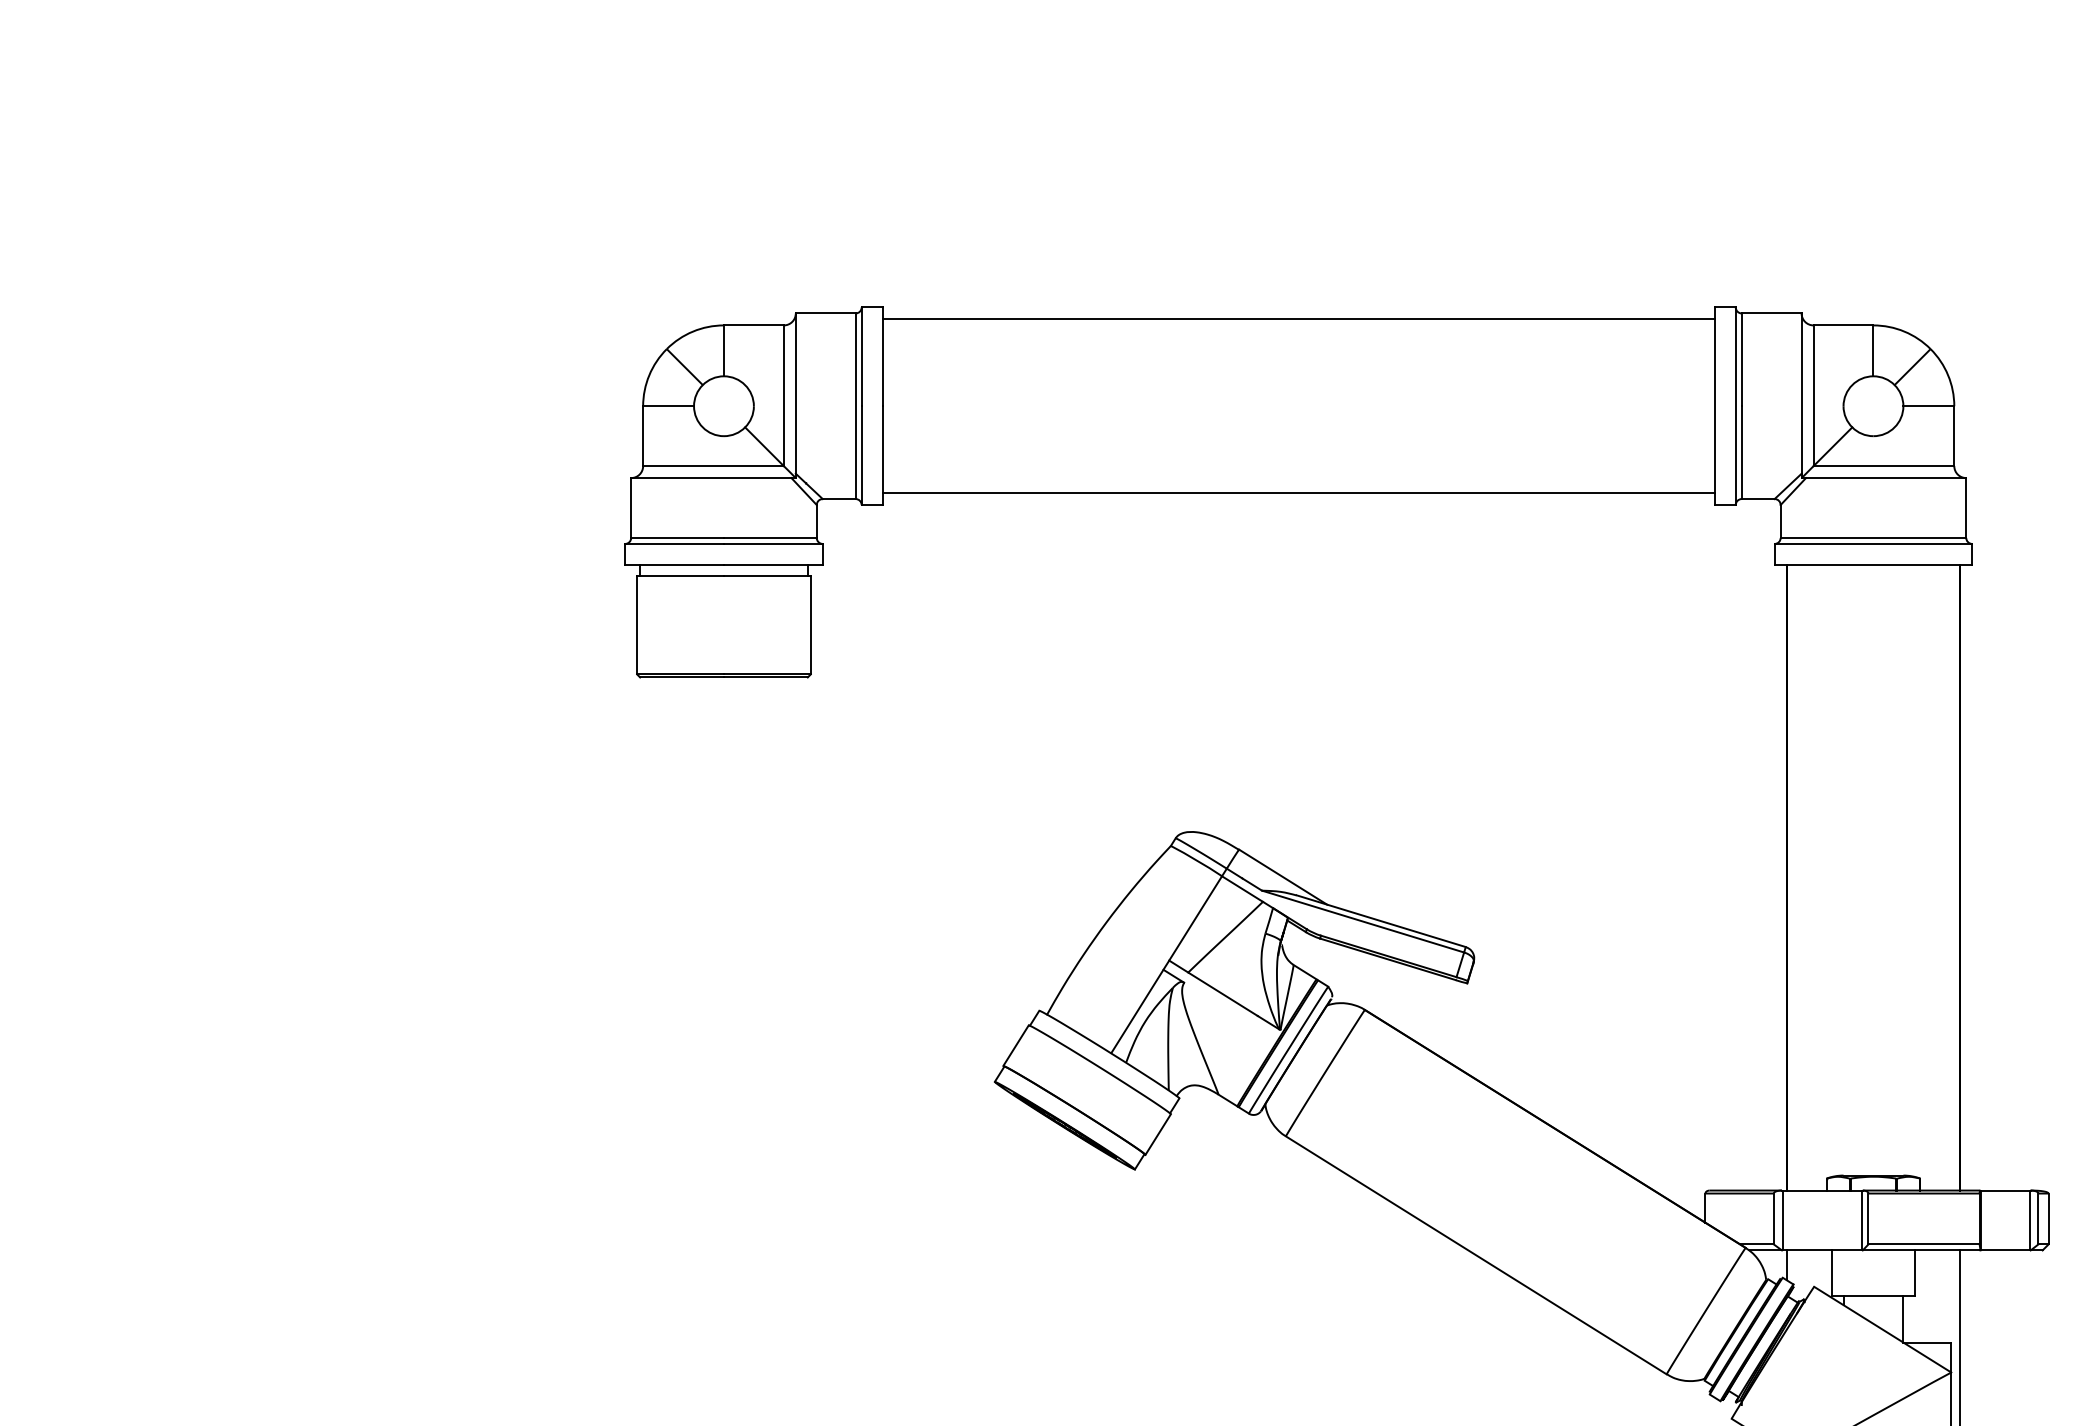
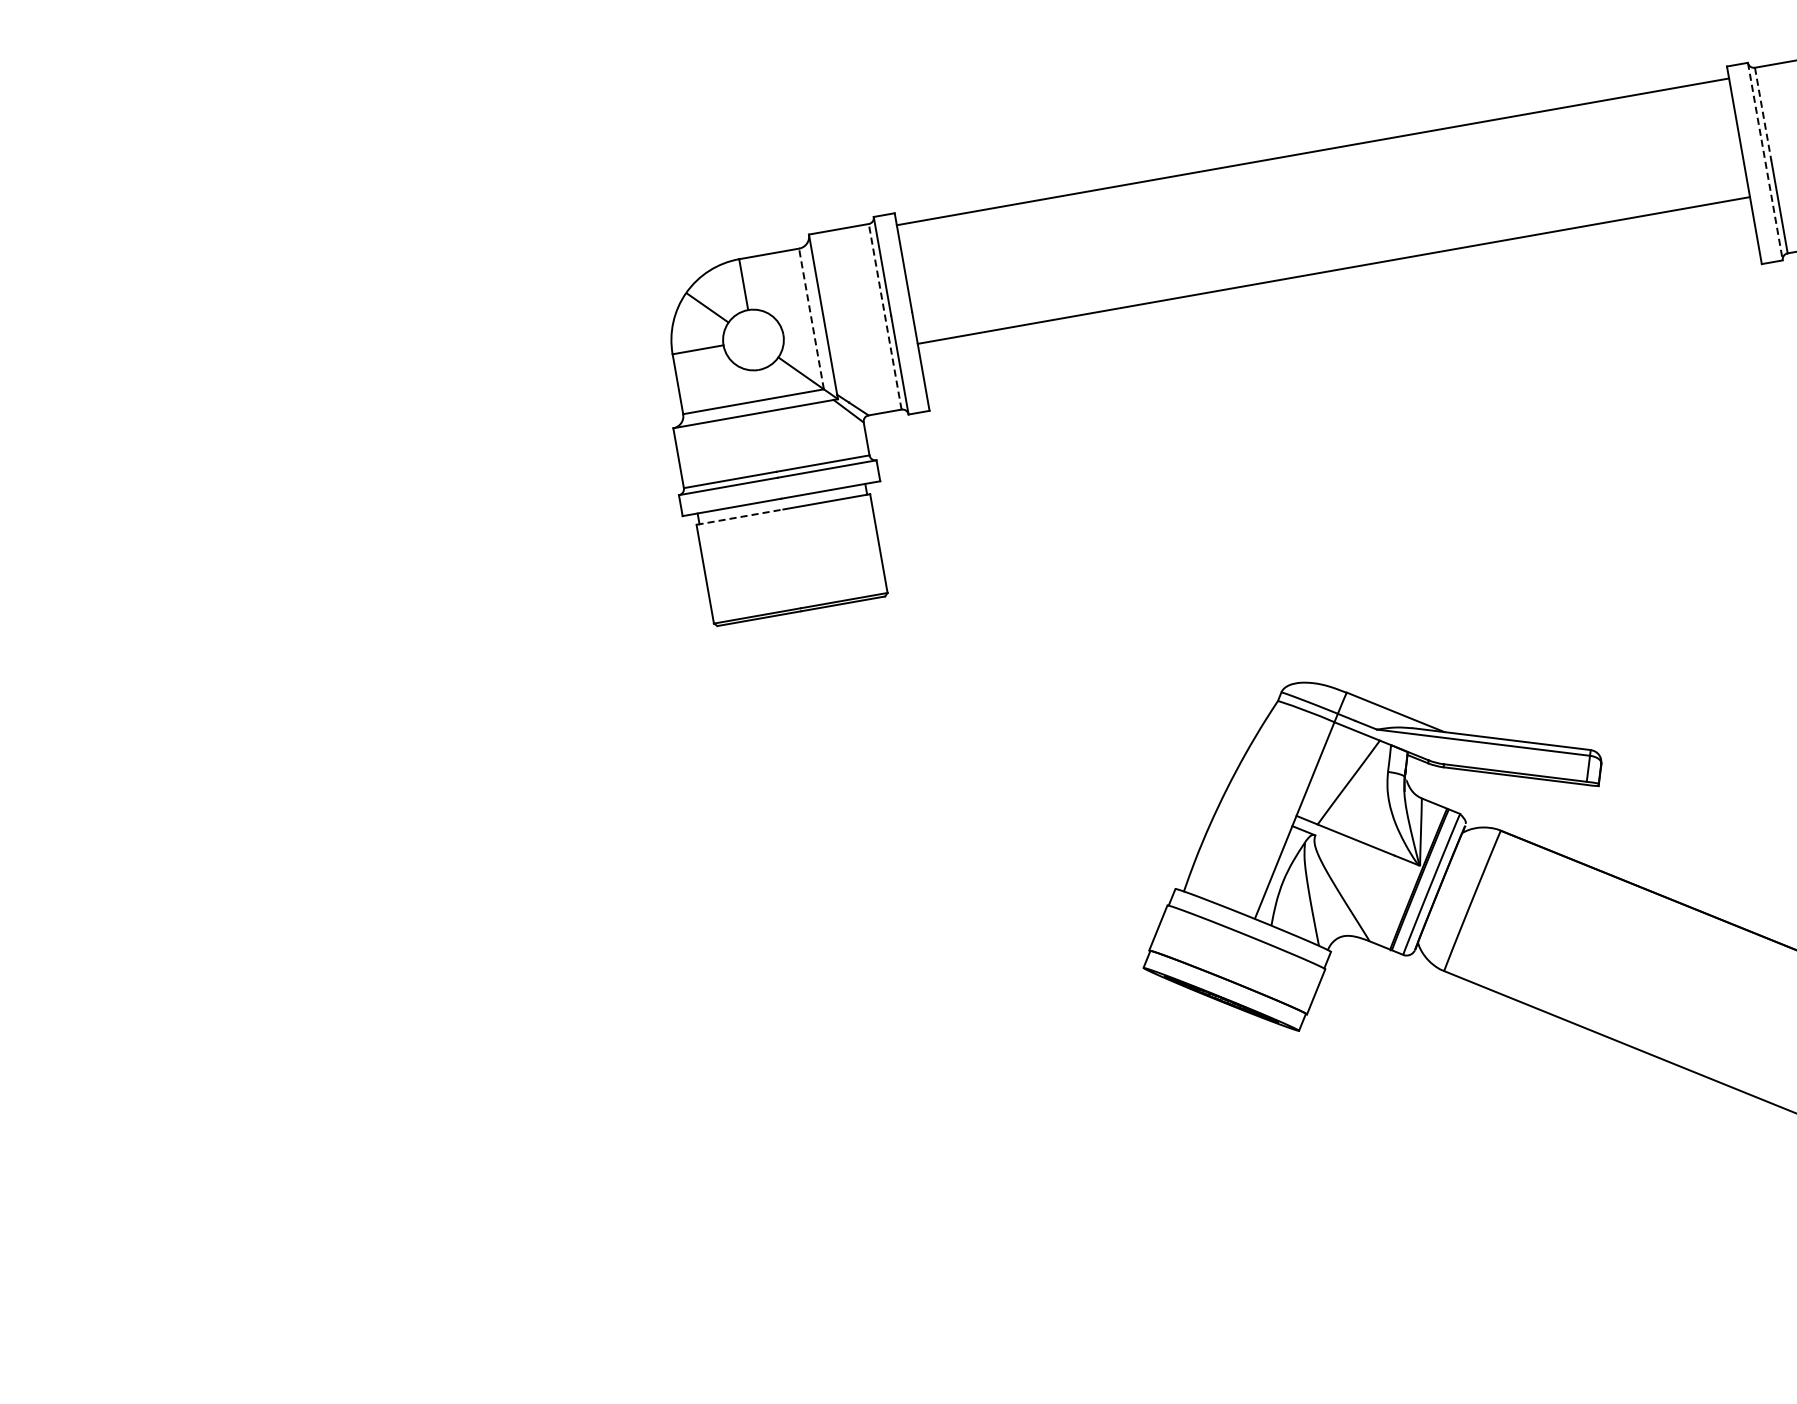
line: (1741, 360) -> (1763, 114), solid -> dashed
line: (783, 395) -> (811, 318), solid -> dashed
line: (855, 406) -> (885, 317), solid -> dashed
line: (1735, 406) -> (1765, 161), solid -> dashed
line: (1298, 493) -> (1333, 270), moved
line: (681, 575) -> (740, 516), solid -> dashed

